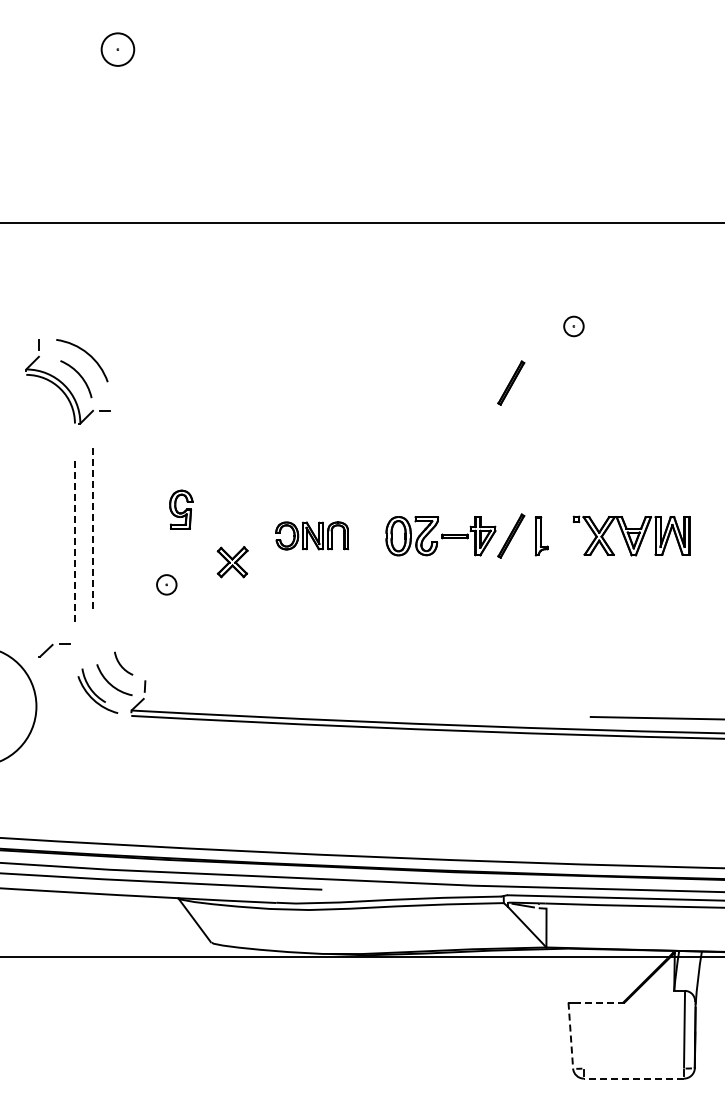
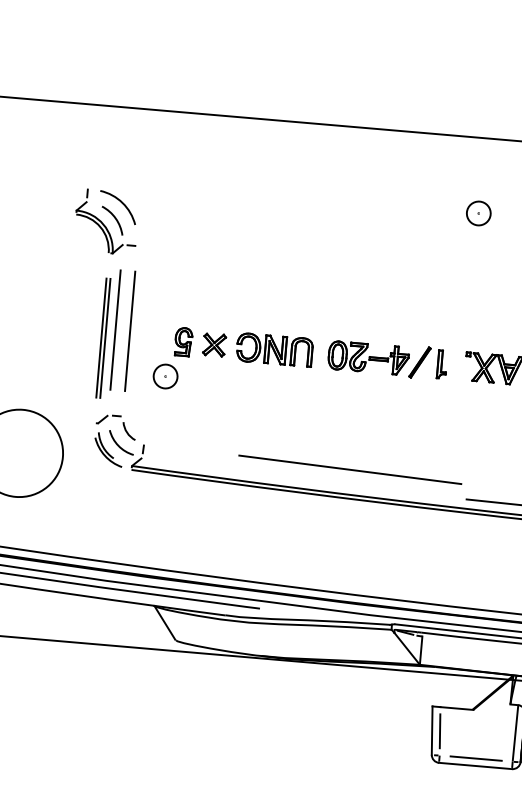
circle: (573, 326) -> (478, 213), size x1.67
part: (511, 382) -> (429, 250), removed
part: (181, 509) -> (183, 341), moved
line: (93, 527) -> (115, 330), dashed -> solid
line: (113, 527) -> (130, 331), added
part: (311, 535) -> (274, 349), size x1.43
line: (80, 539) -> (105, 338), added
line: (74, 540) -> (101, 338), dashed -> solid
part: (232, 562) -> (214, 345), moved
circle: (166, 584) -> (165, 376), size x1.67
part: (54, 650) -> (108, 419), moved
line: (428, 689) -> (349, 469), added
line: (601, 1002) -> (456, 708), dashed -> solid
line: (581, 1035) -> (439, 731), added
line: (570, 1036) -> (431, 731), dashed -> solid
line: (633, 1068) -> (475, 758), added
line: (633, 1078) -> (475, 765), dashed -> solid

